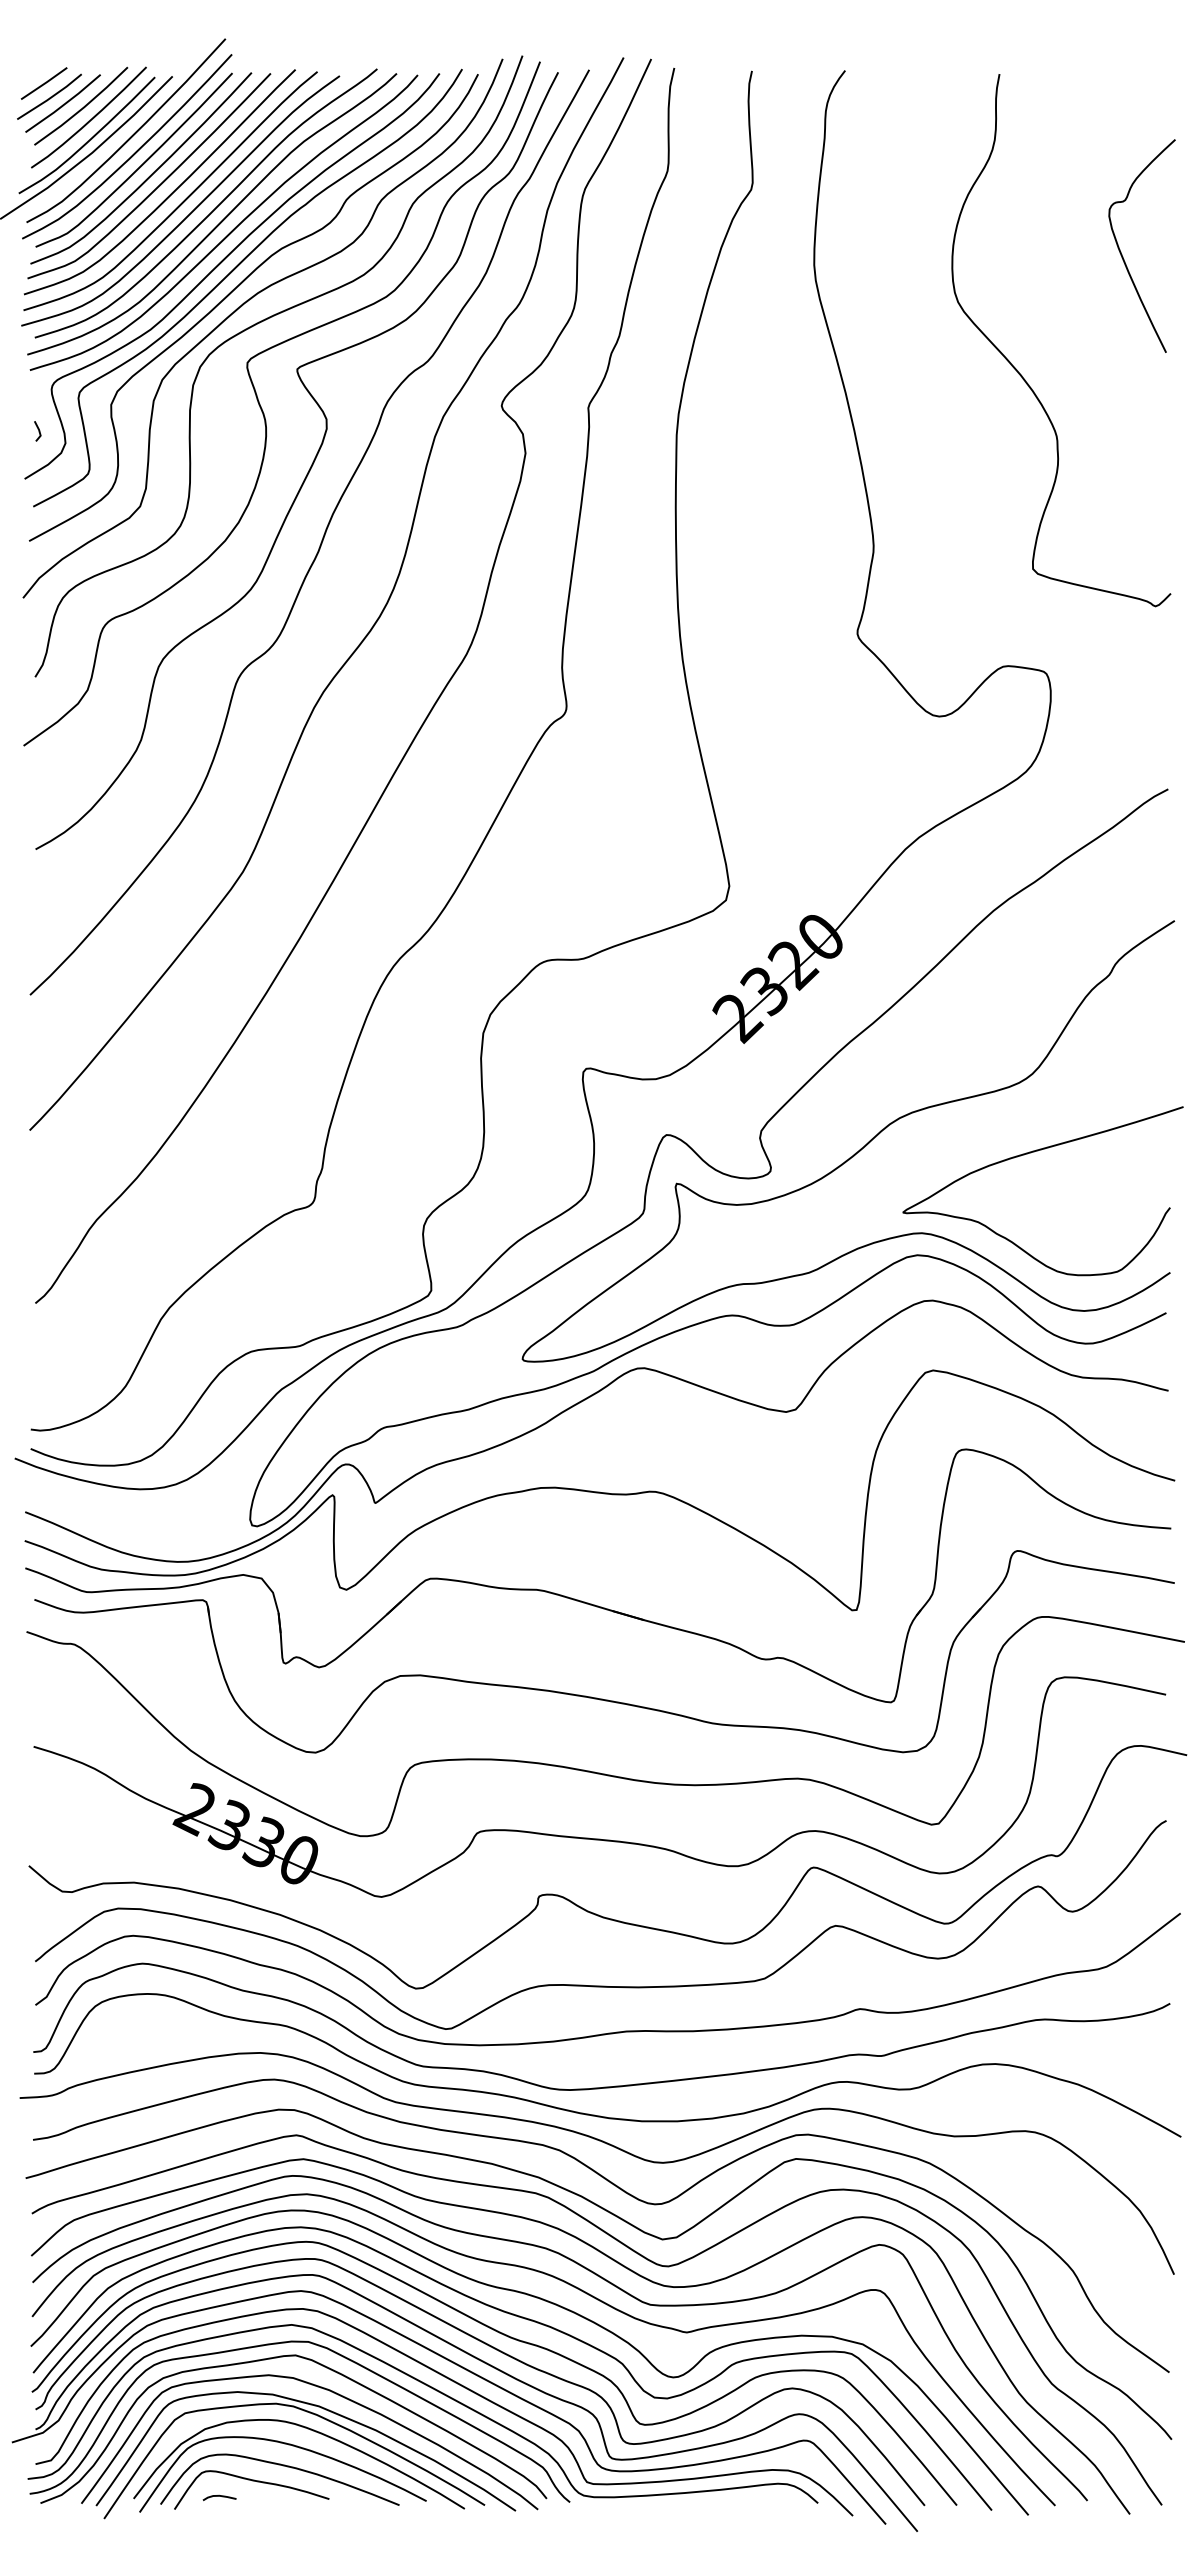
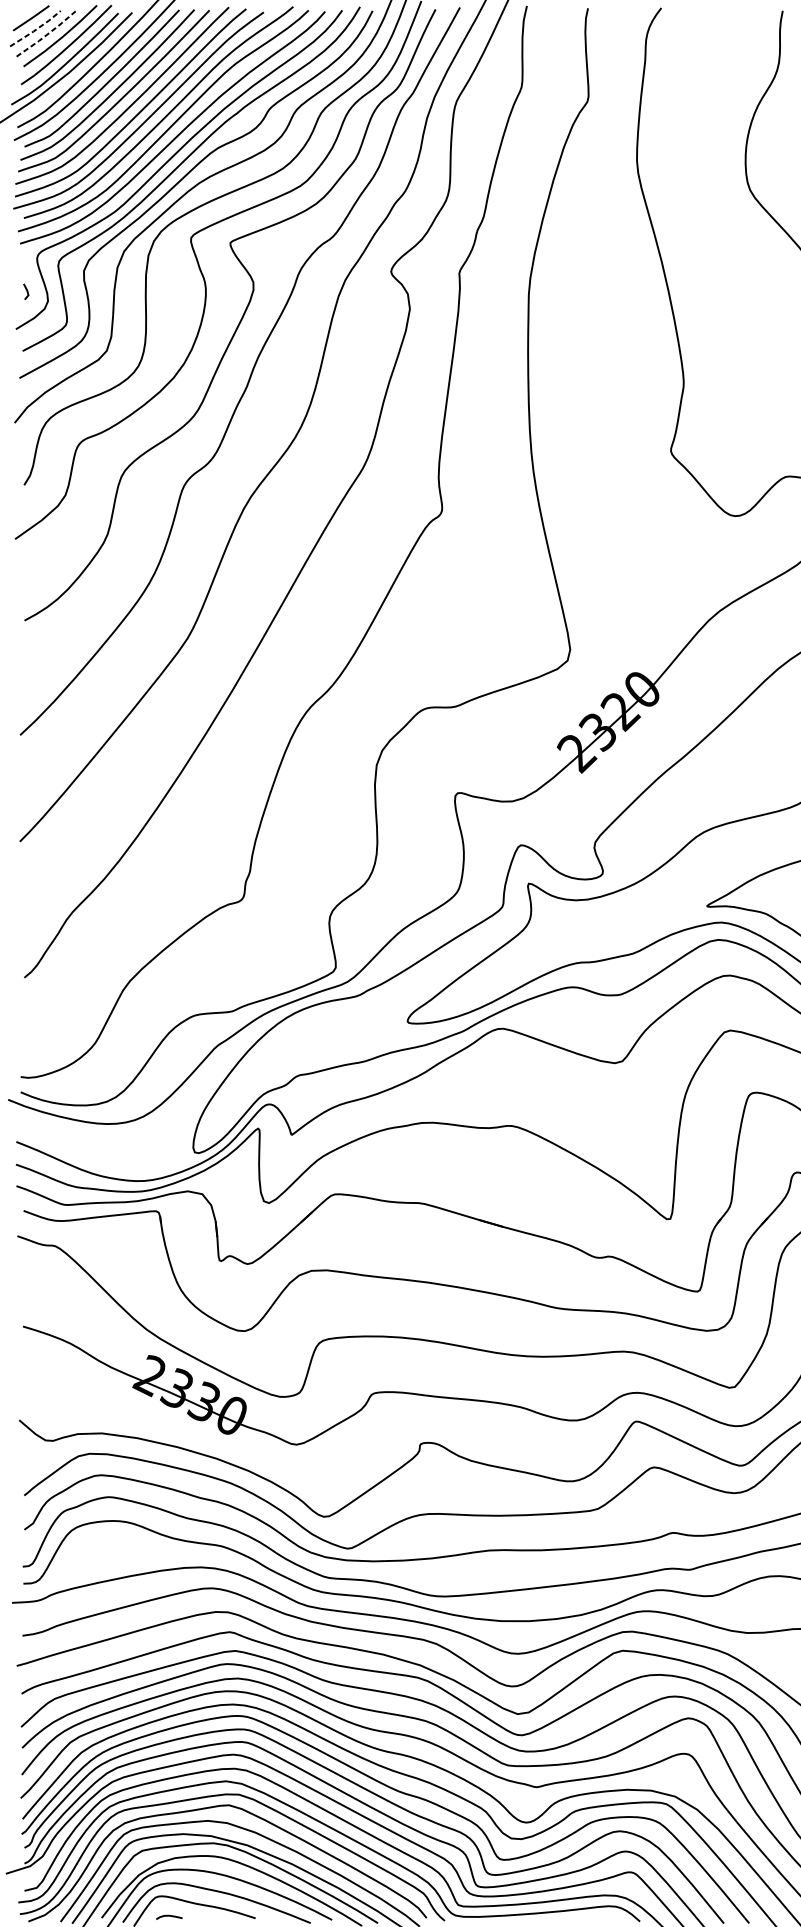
line: (50, 98) -> (36, 30), solid -> dashed
line: (64, 104) -> (47, 34), solid -> dashed

